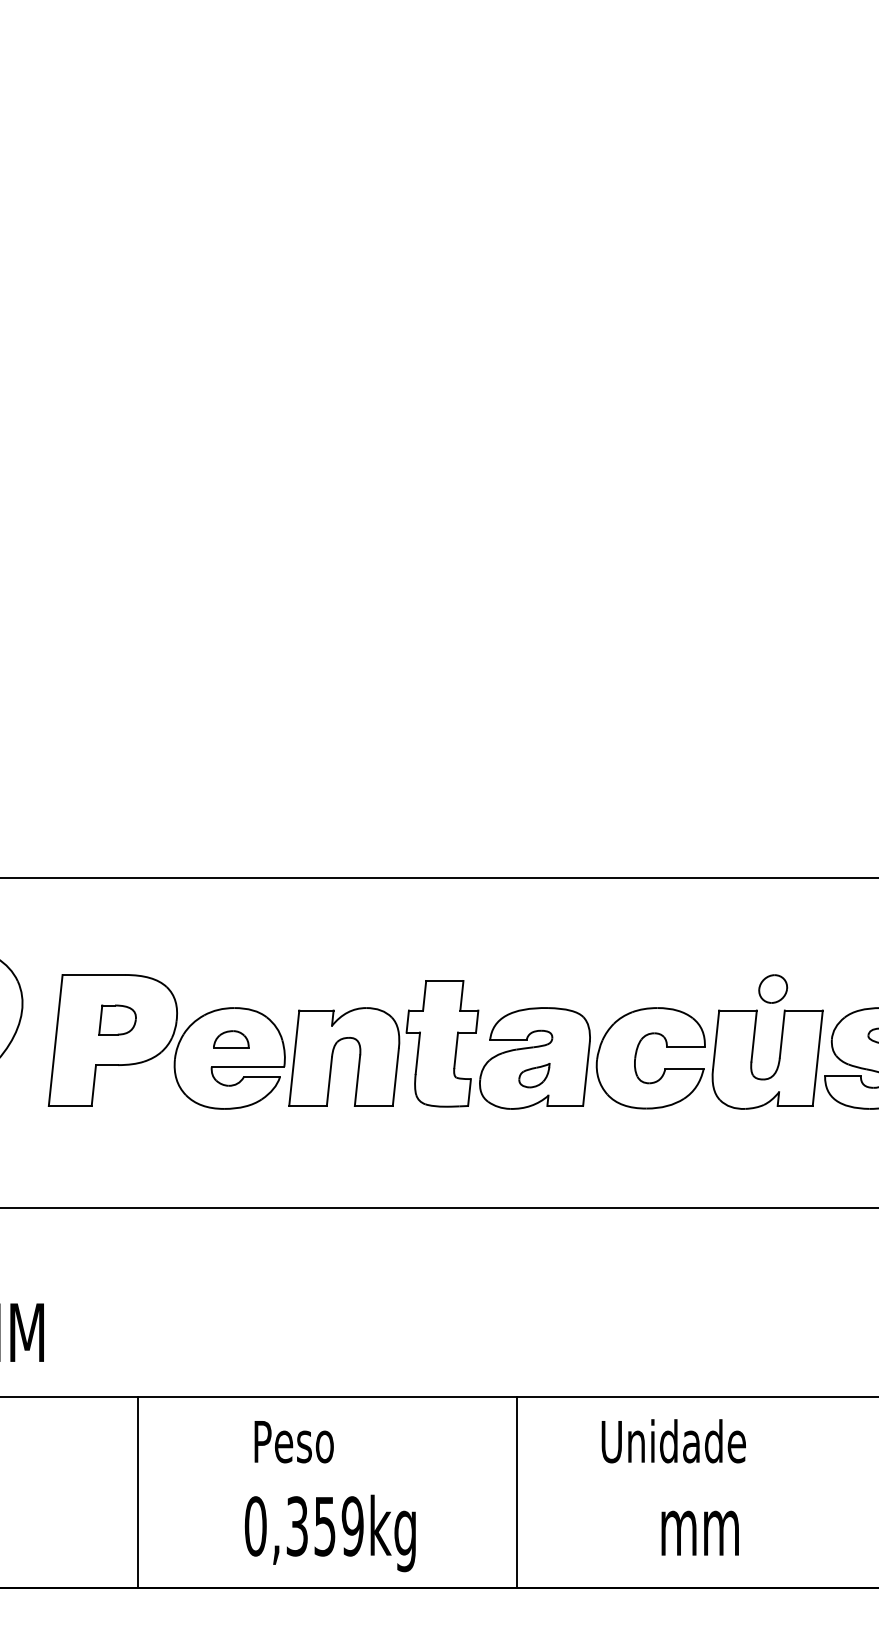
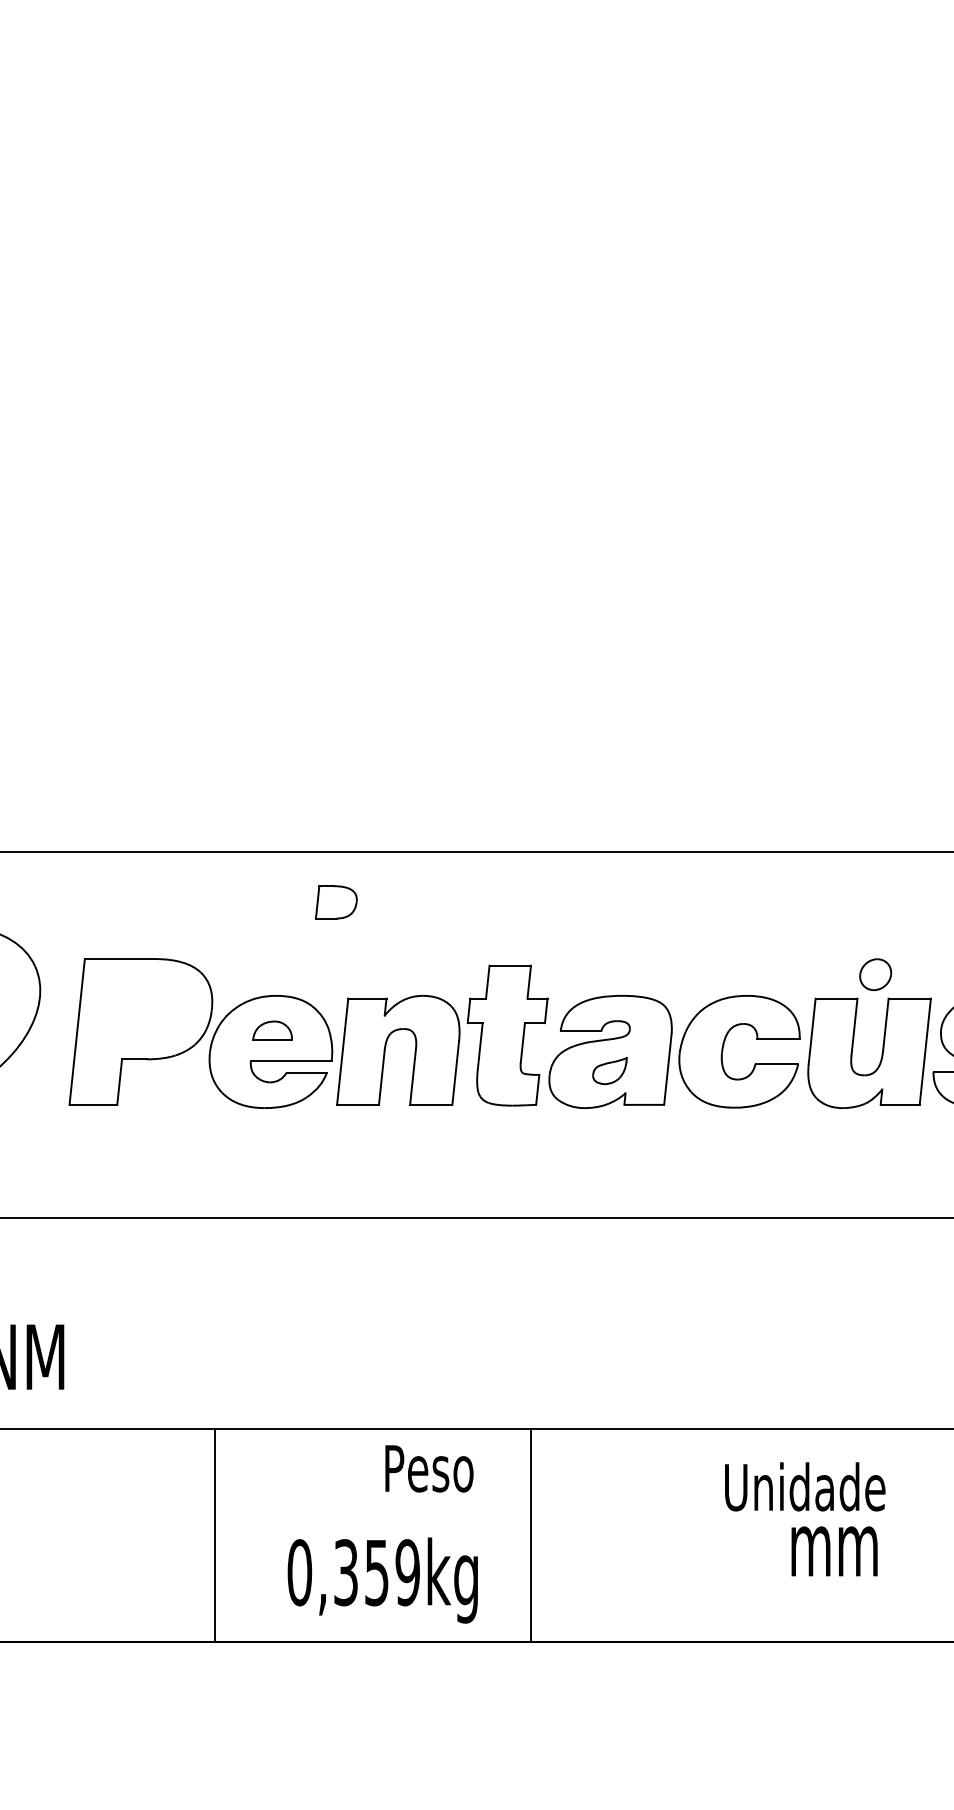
part: (117, 1019) -> (336, 901), moved
text: (673, 1441) -> (804, 1487), moved
text: (293, 1442) -> (428, 1469), moved
line: (137, 1492) -> (214, 1534), moved
line: (516, 1492) -> (531, 1534), moved
text: (699, 1532) -> (833, 1550), moved

